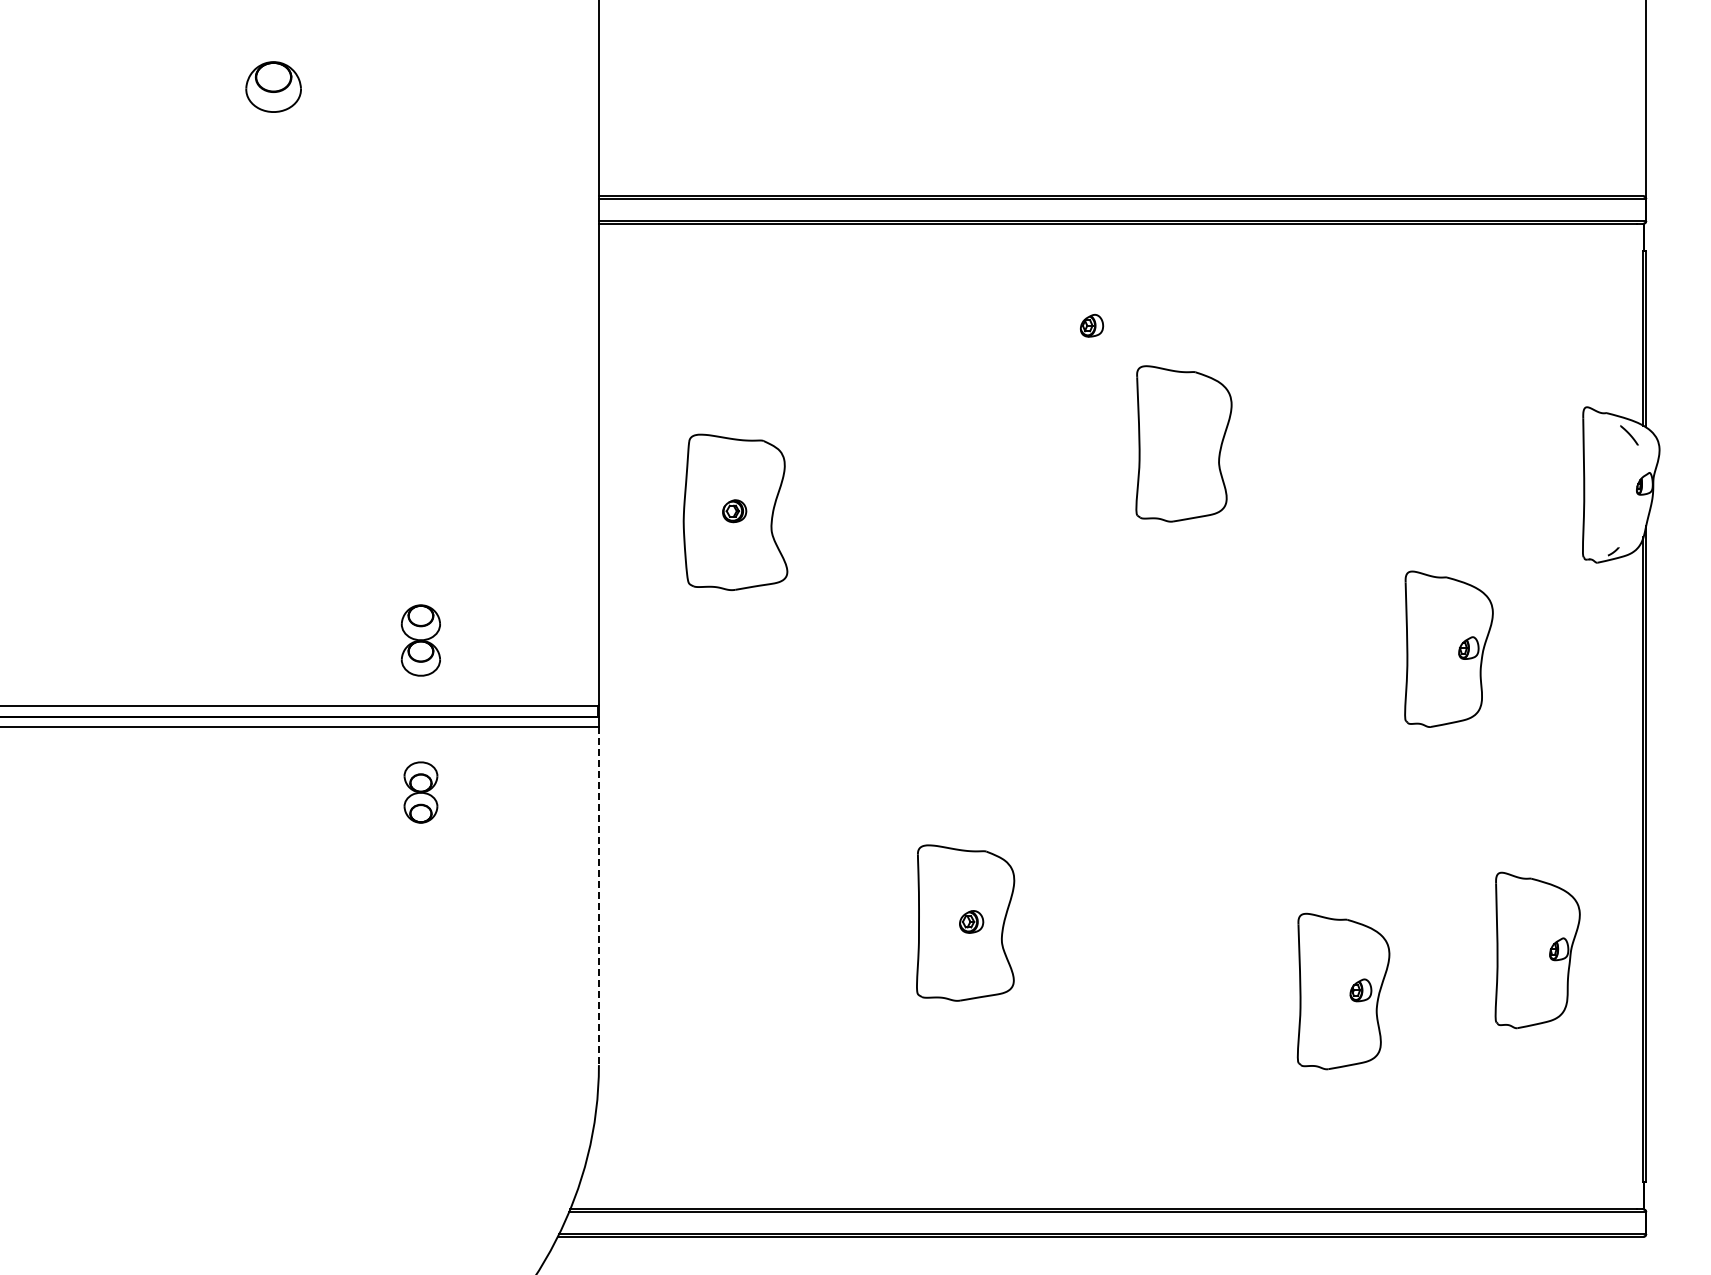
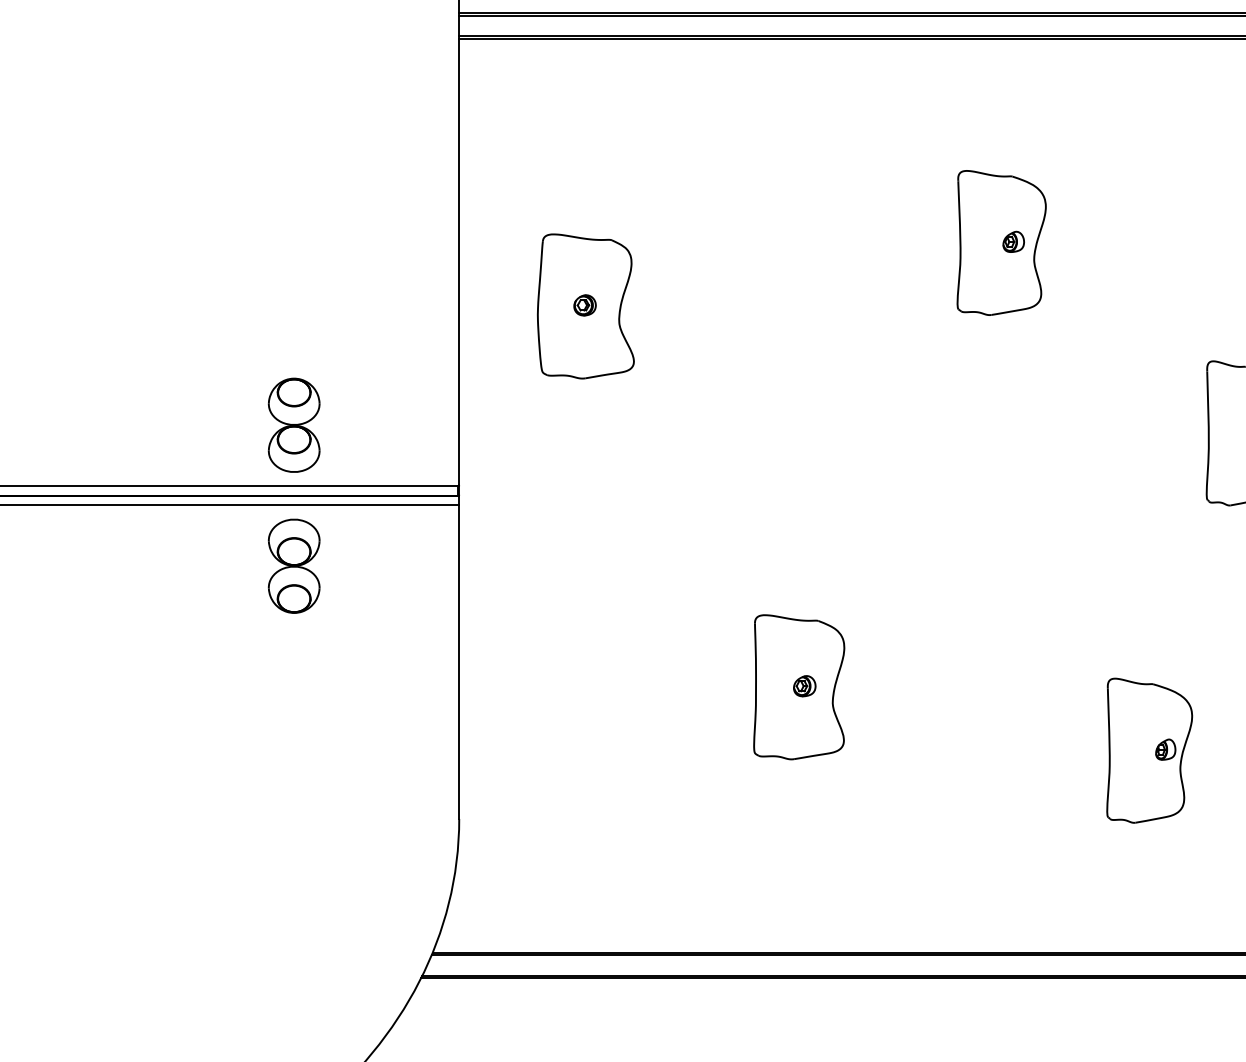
part: (1092, 325) -> (1014, 241), moved
part: (420, 640) -> (293, 425), size x1.43
part: (420, 792) -> (293, 566), size x1.67
line: (598, 896) -> (458, 662), dashed -> solid

